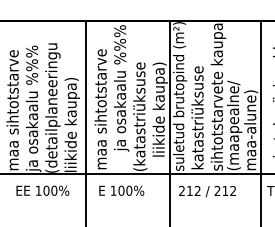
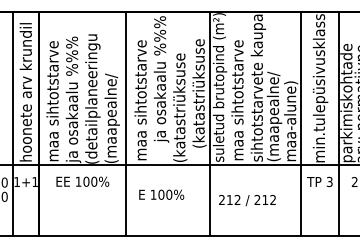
text: (159, 102) -> (199, 93), liikide kaupa) -> (katastriüksuse
text: (197, 109) -> (237, 100), katastriüksuse -> maa sihtotstarve
text: (71, 124) -> (111, 115), liikide kaupa) -> (maapealne/
text: (121, 190) -> (161, 194), moved
text: (207, 191) -> (247, 200), moved

